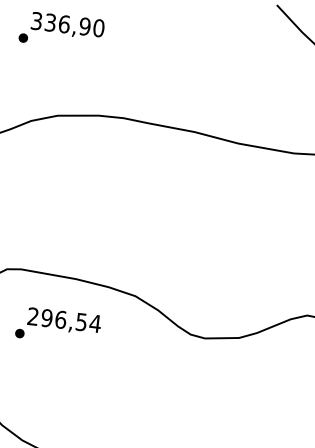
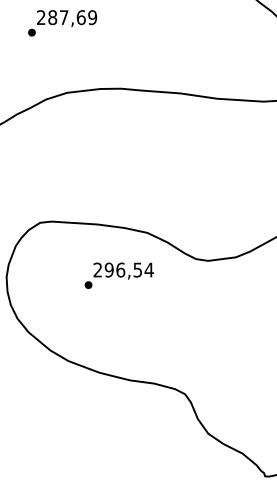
text: (67, 24) -> (66, 17), 336,90 -> 287,69
text: (57, 326) -> (118, 275), moved

